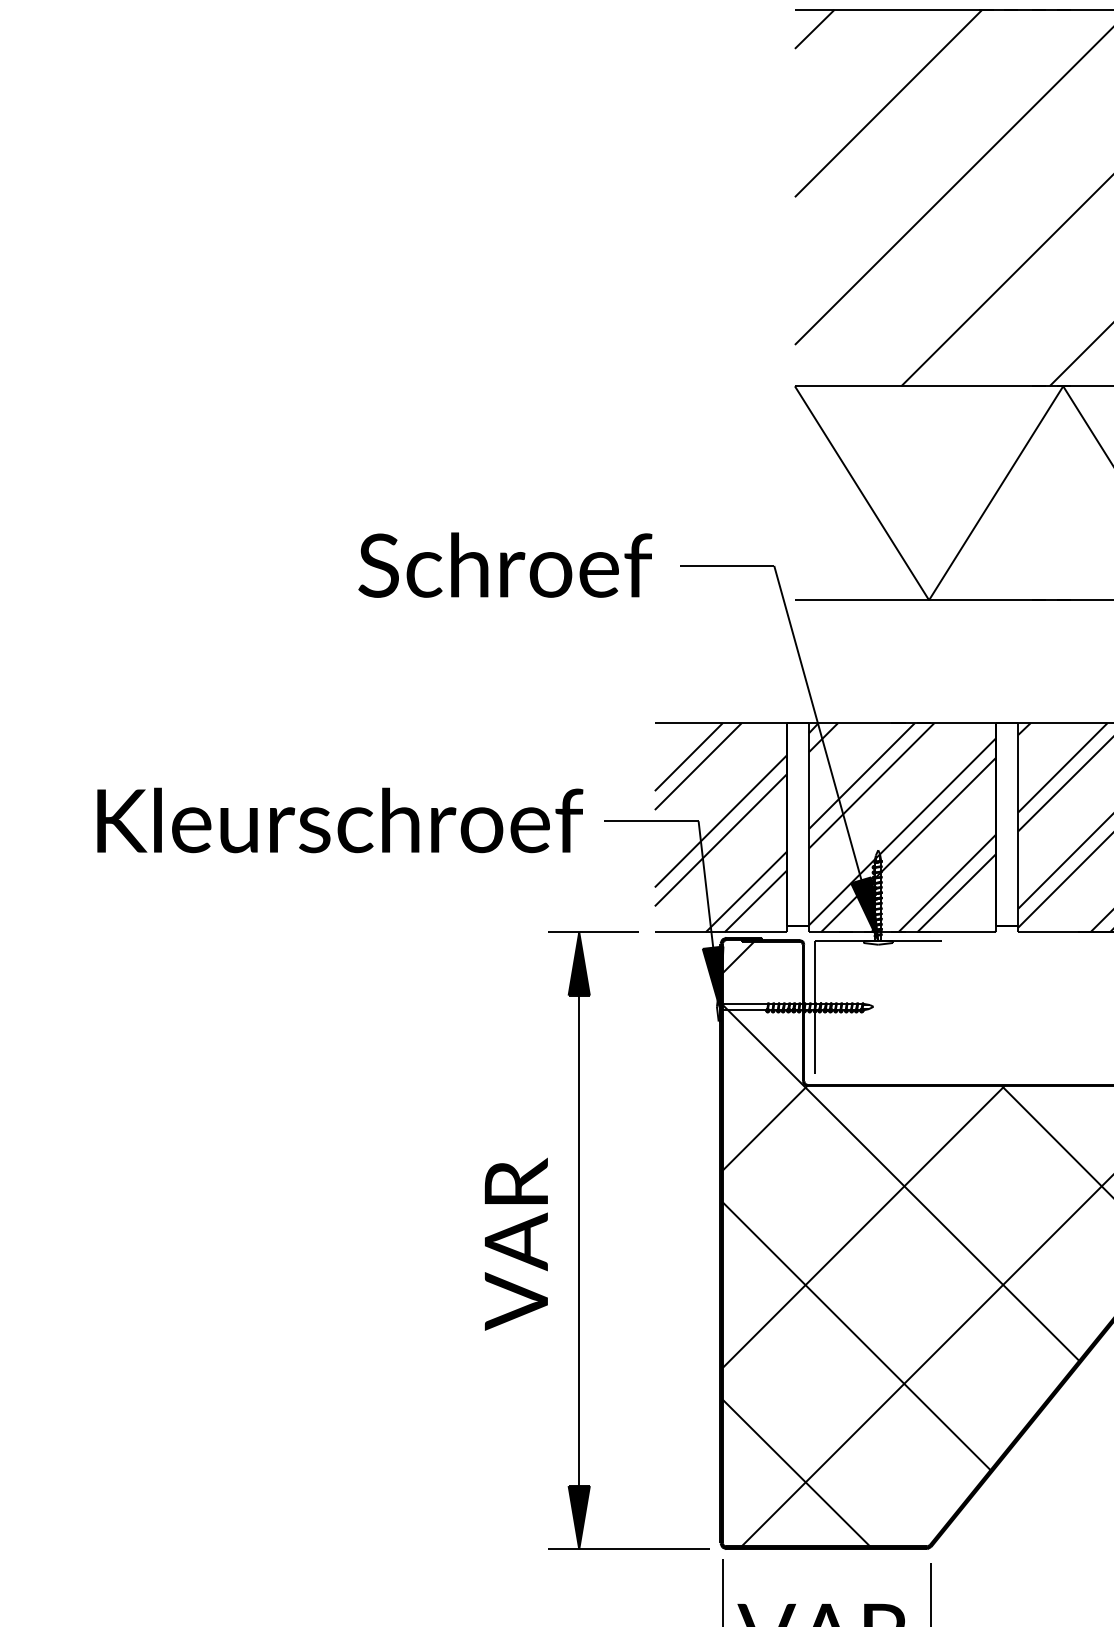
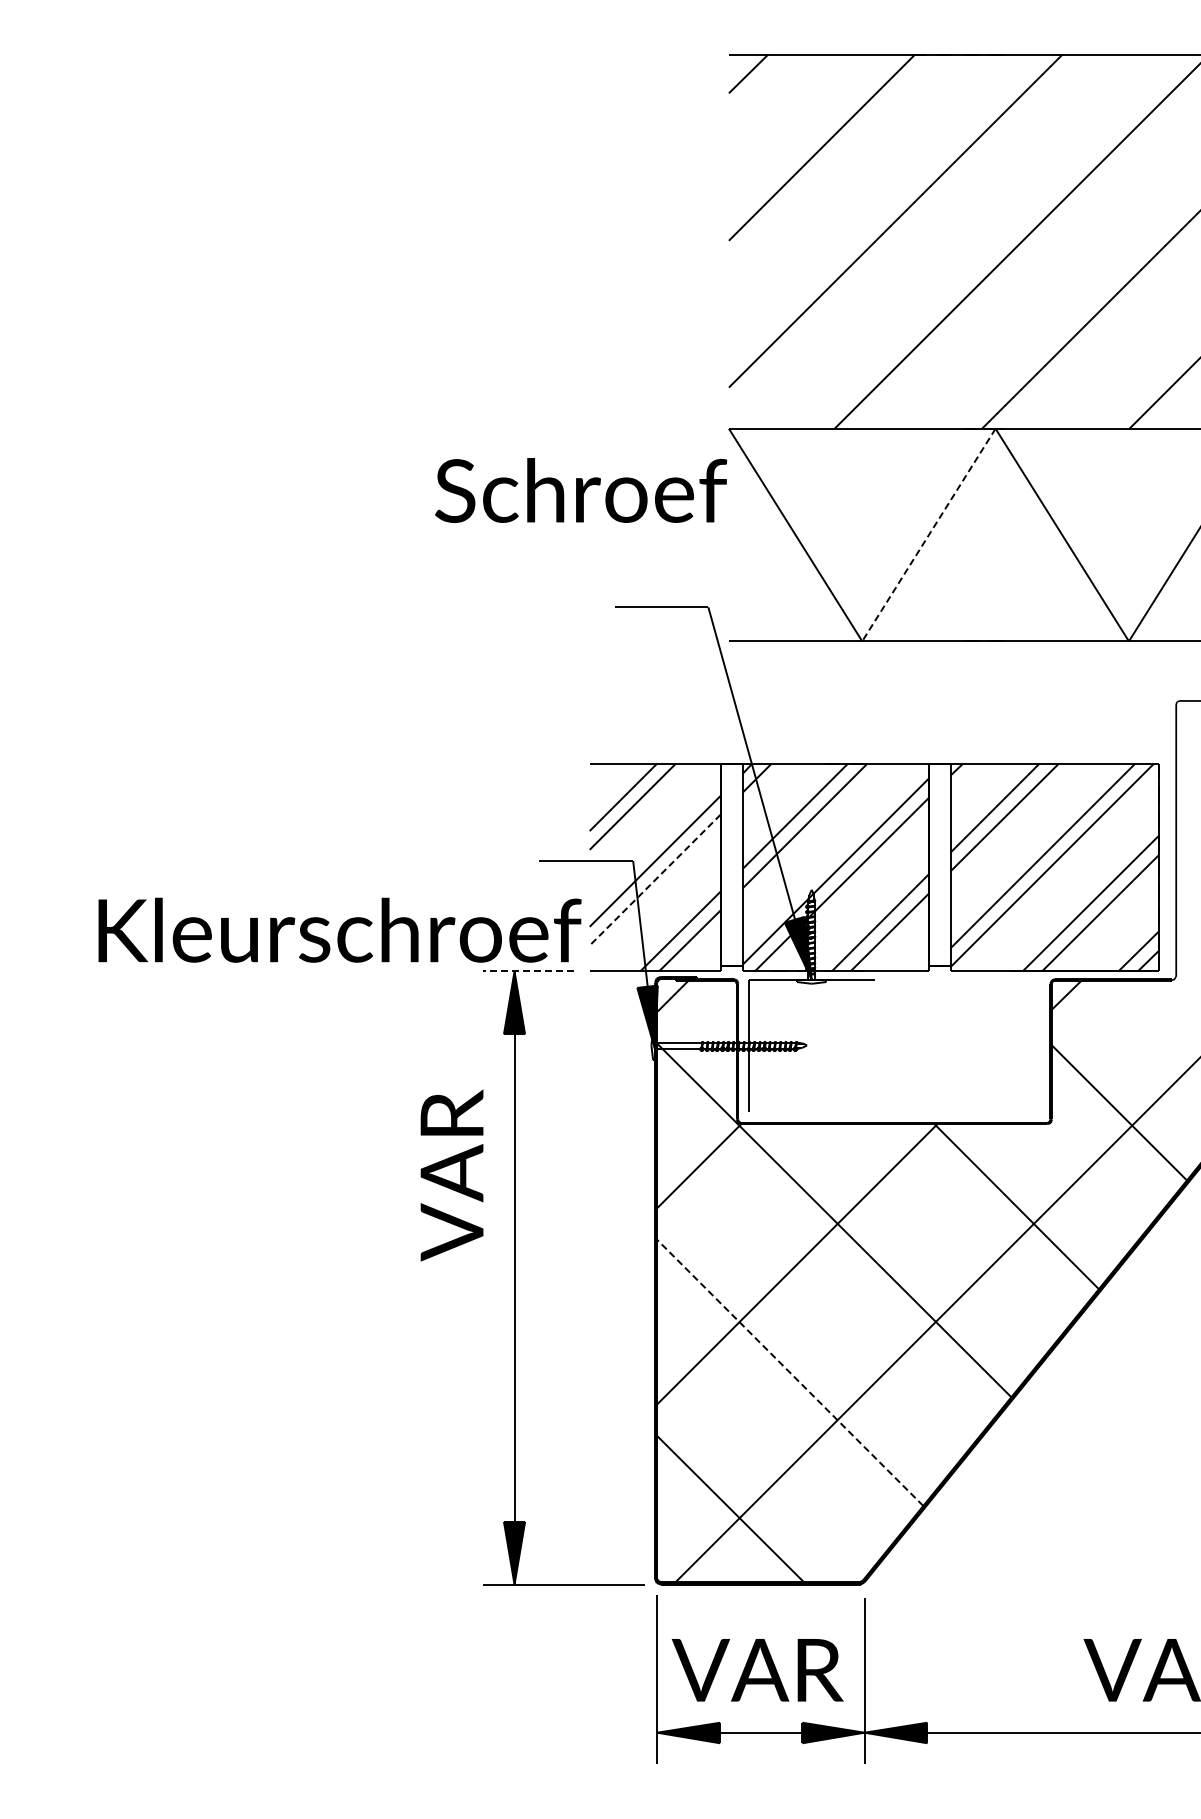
line: (995, 493) -> (928, 535), solid -> dashed
text: (505, 565) -> (581, 490), moved
text: (339, 819) -> (339, 929), moved
line: (721, 840) -> (655, 880), solid -> dashed
line: (593, 932) -> (528, 971), solid -> dashed
text: (515, 1244) -> (451, 1175), moved
line: (855, 1335) -> (789, 1372), solid -> dashed

